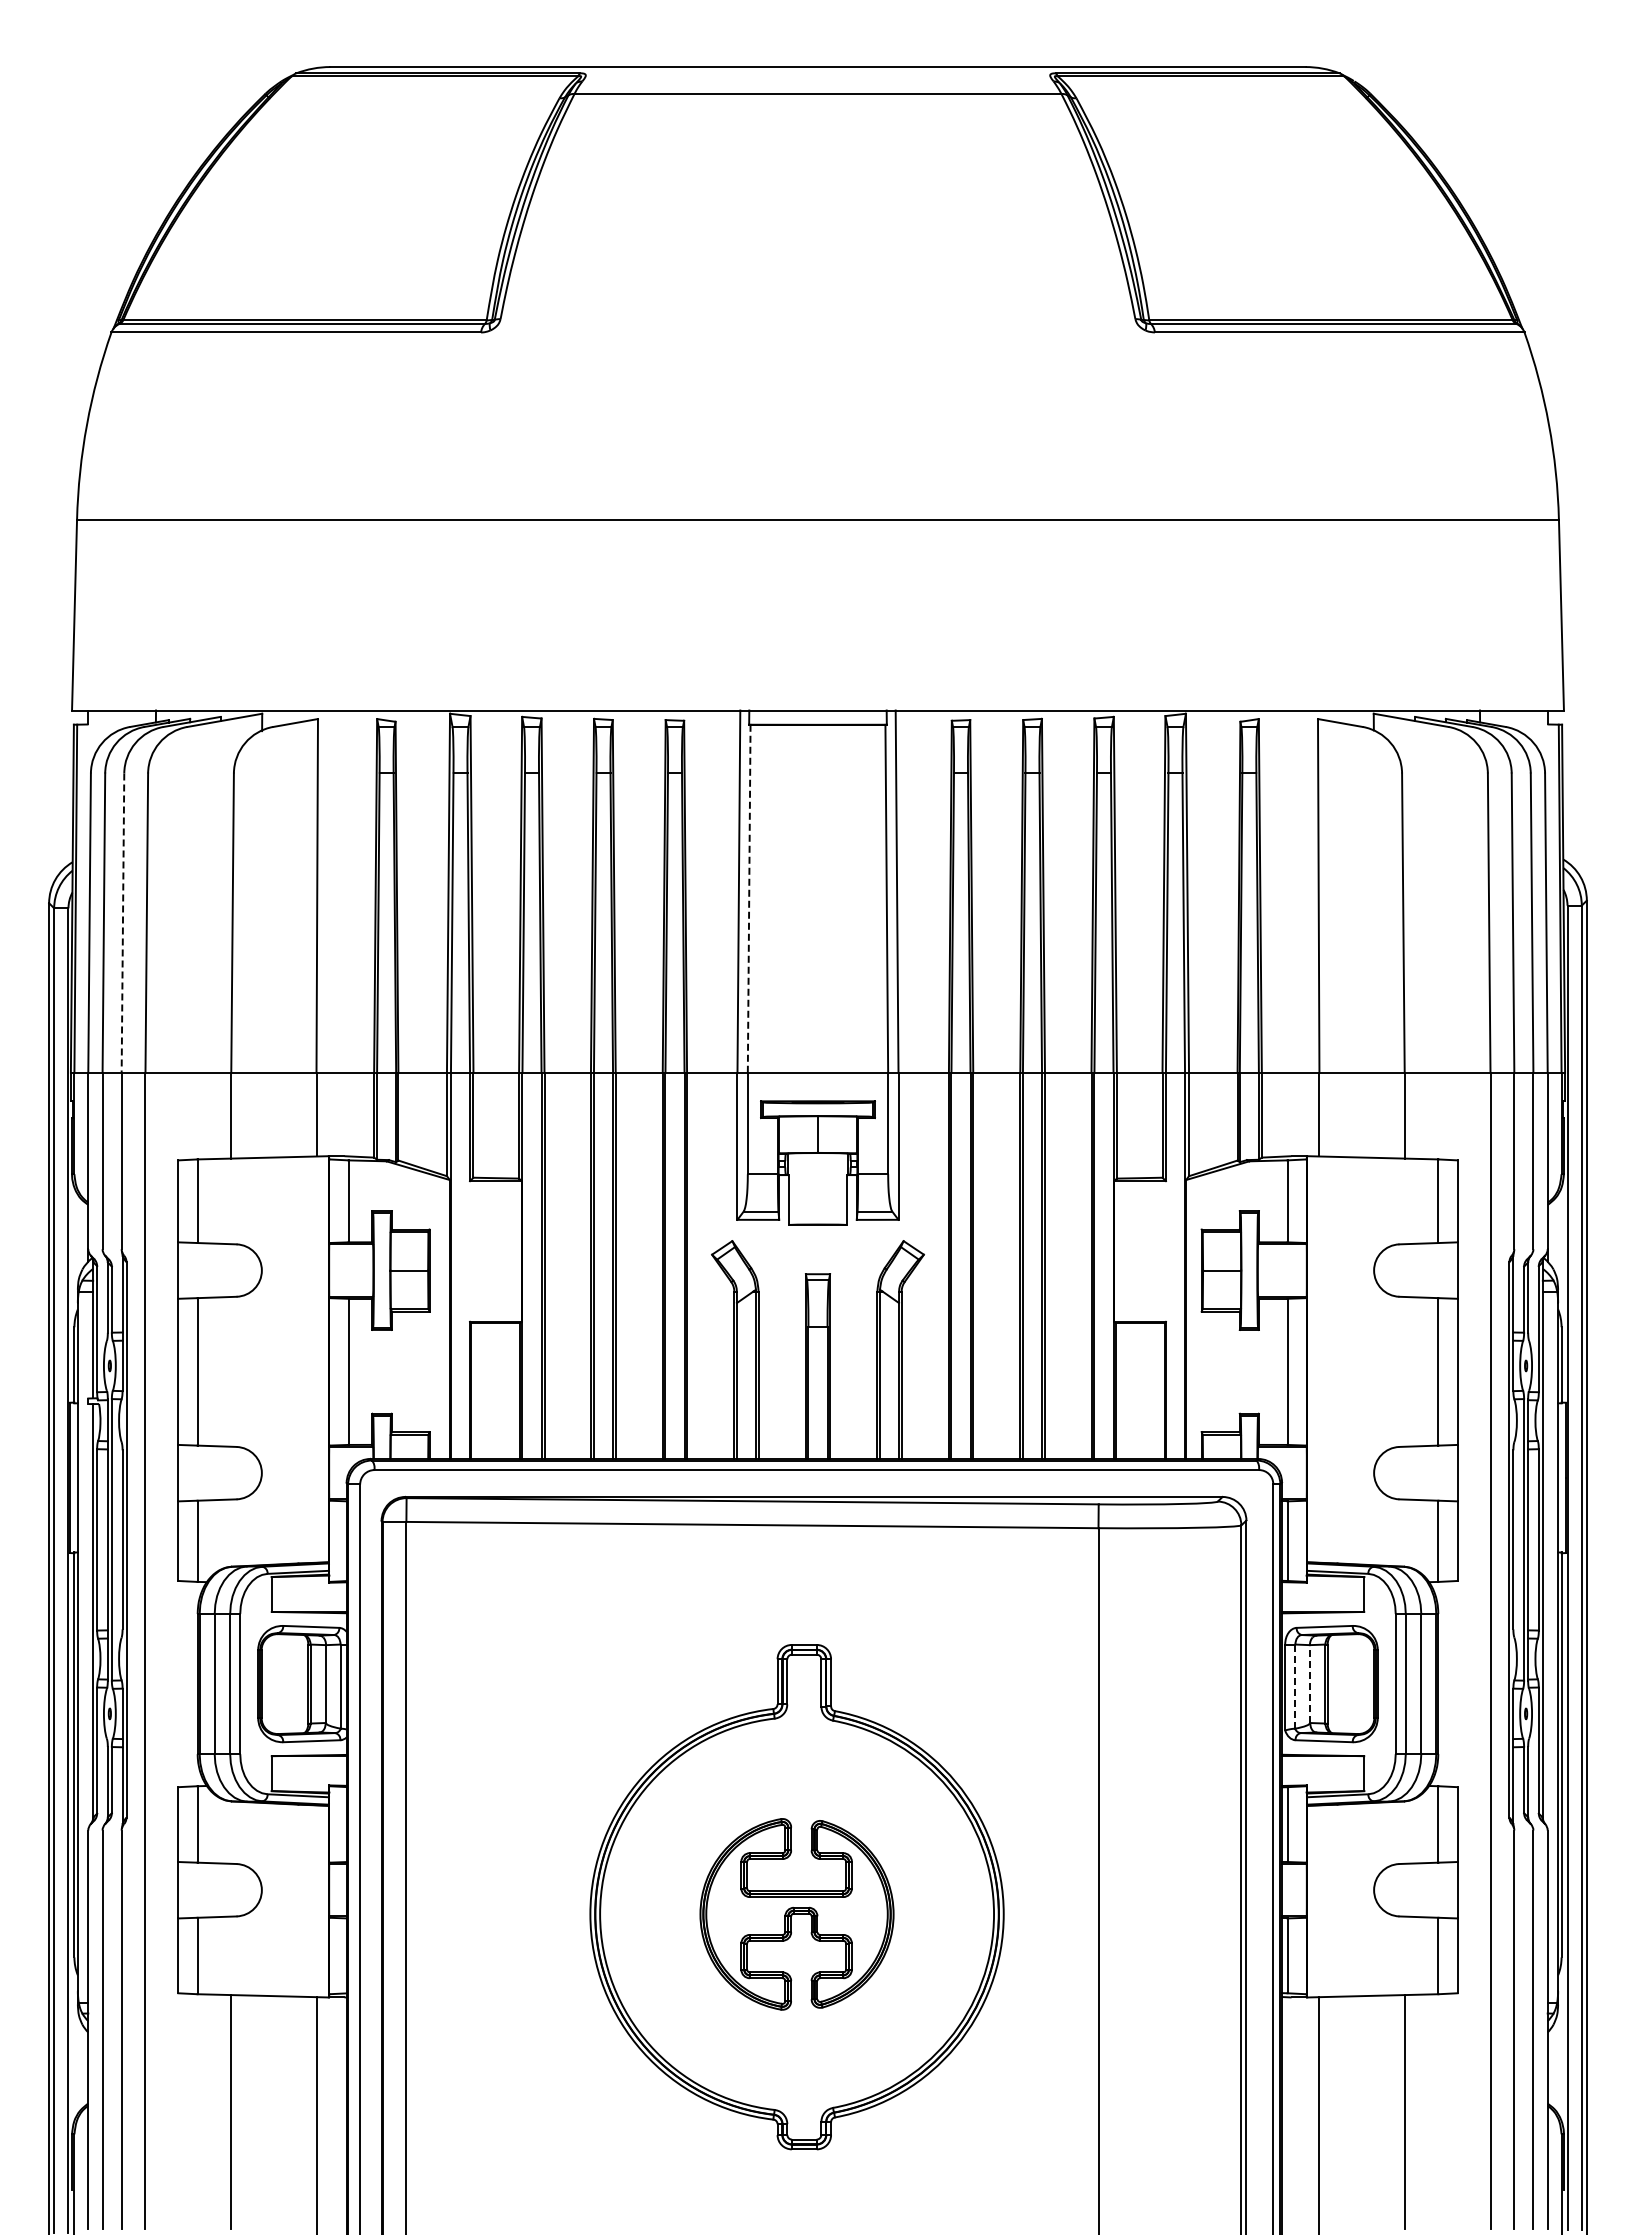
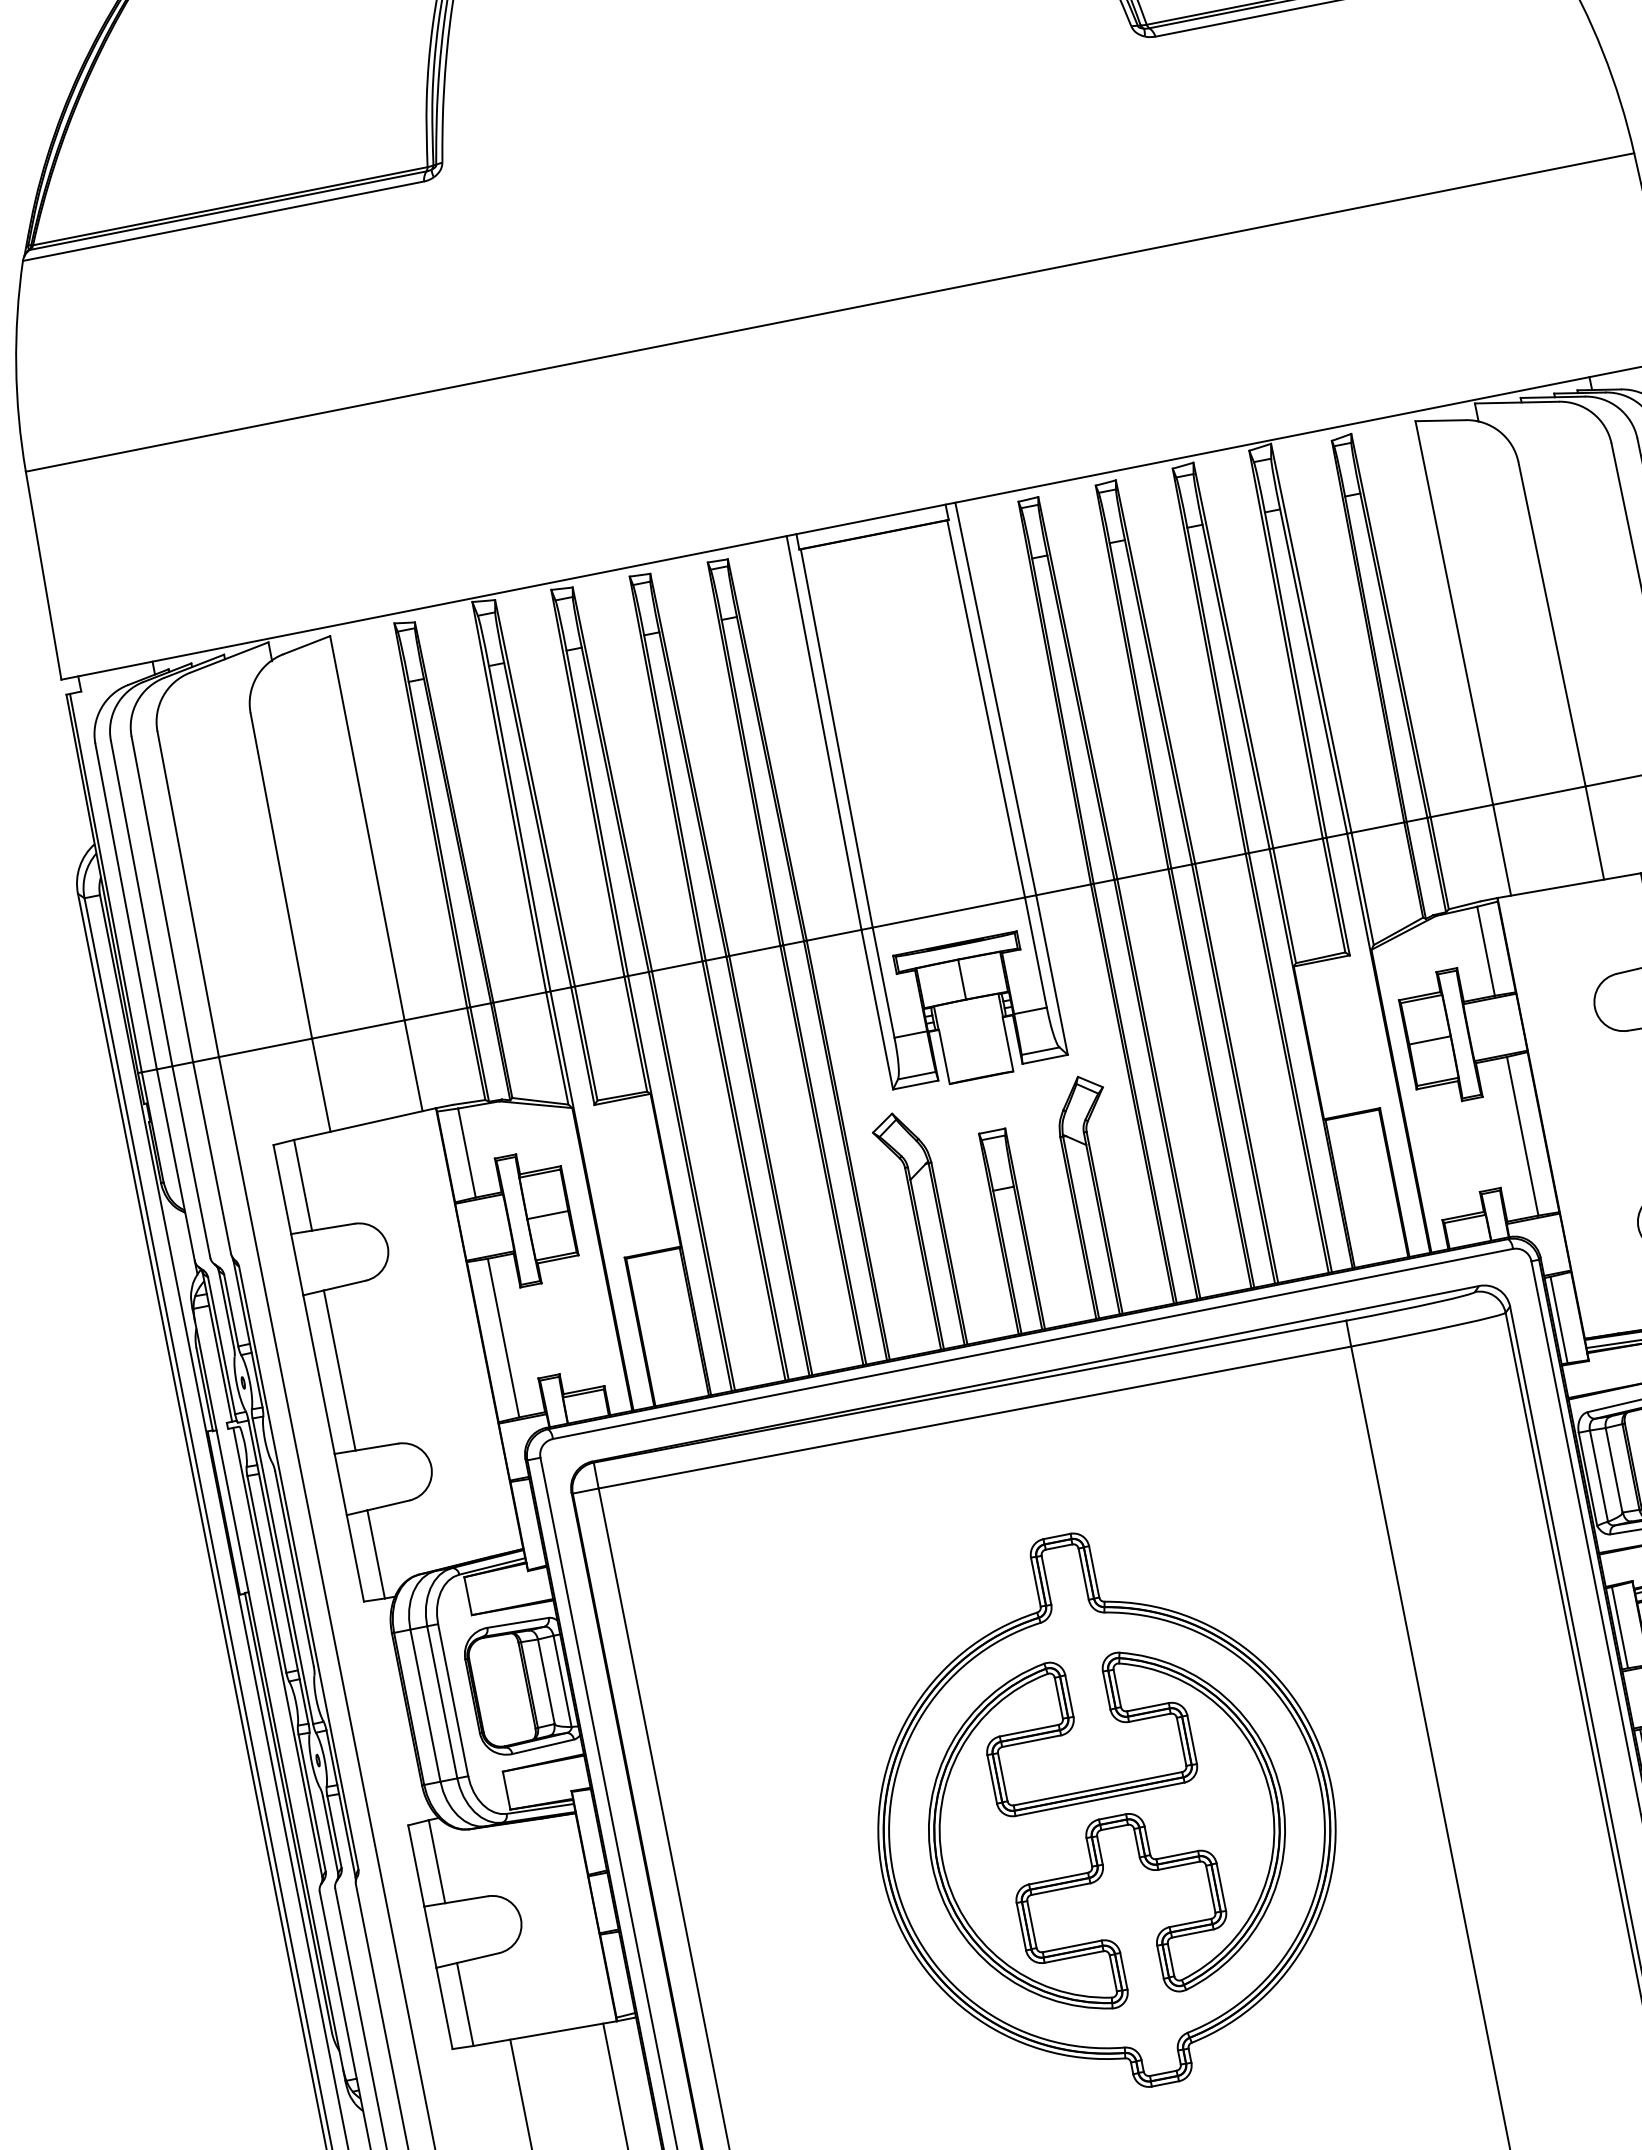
line: (749, 897) -> (836, 737), dashed -> solid
line: (122, 923) -> (161, 900), dashed -> solid
line: (1309, 1684) -> (1613, 1470), dashed -> solid
line: (1295, 1687) -> (1599, 1477), dashed -> solid
part: (796, 1914) -> (1106, 1830), size x1.67

